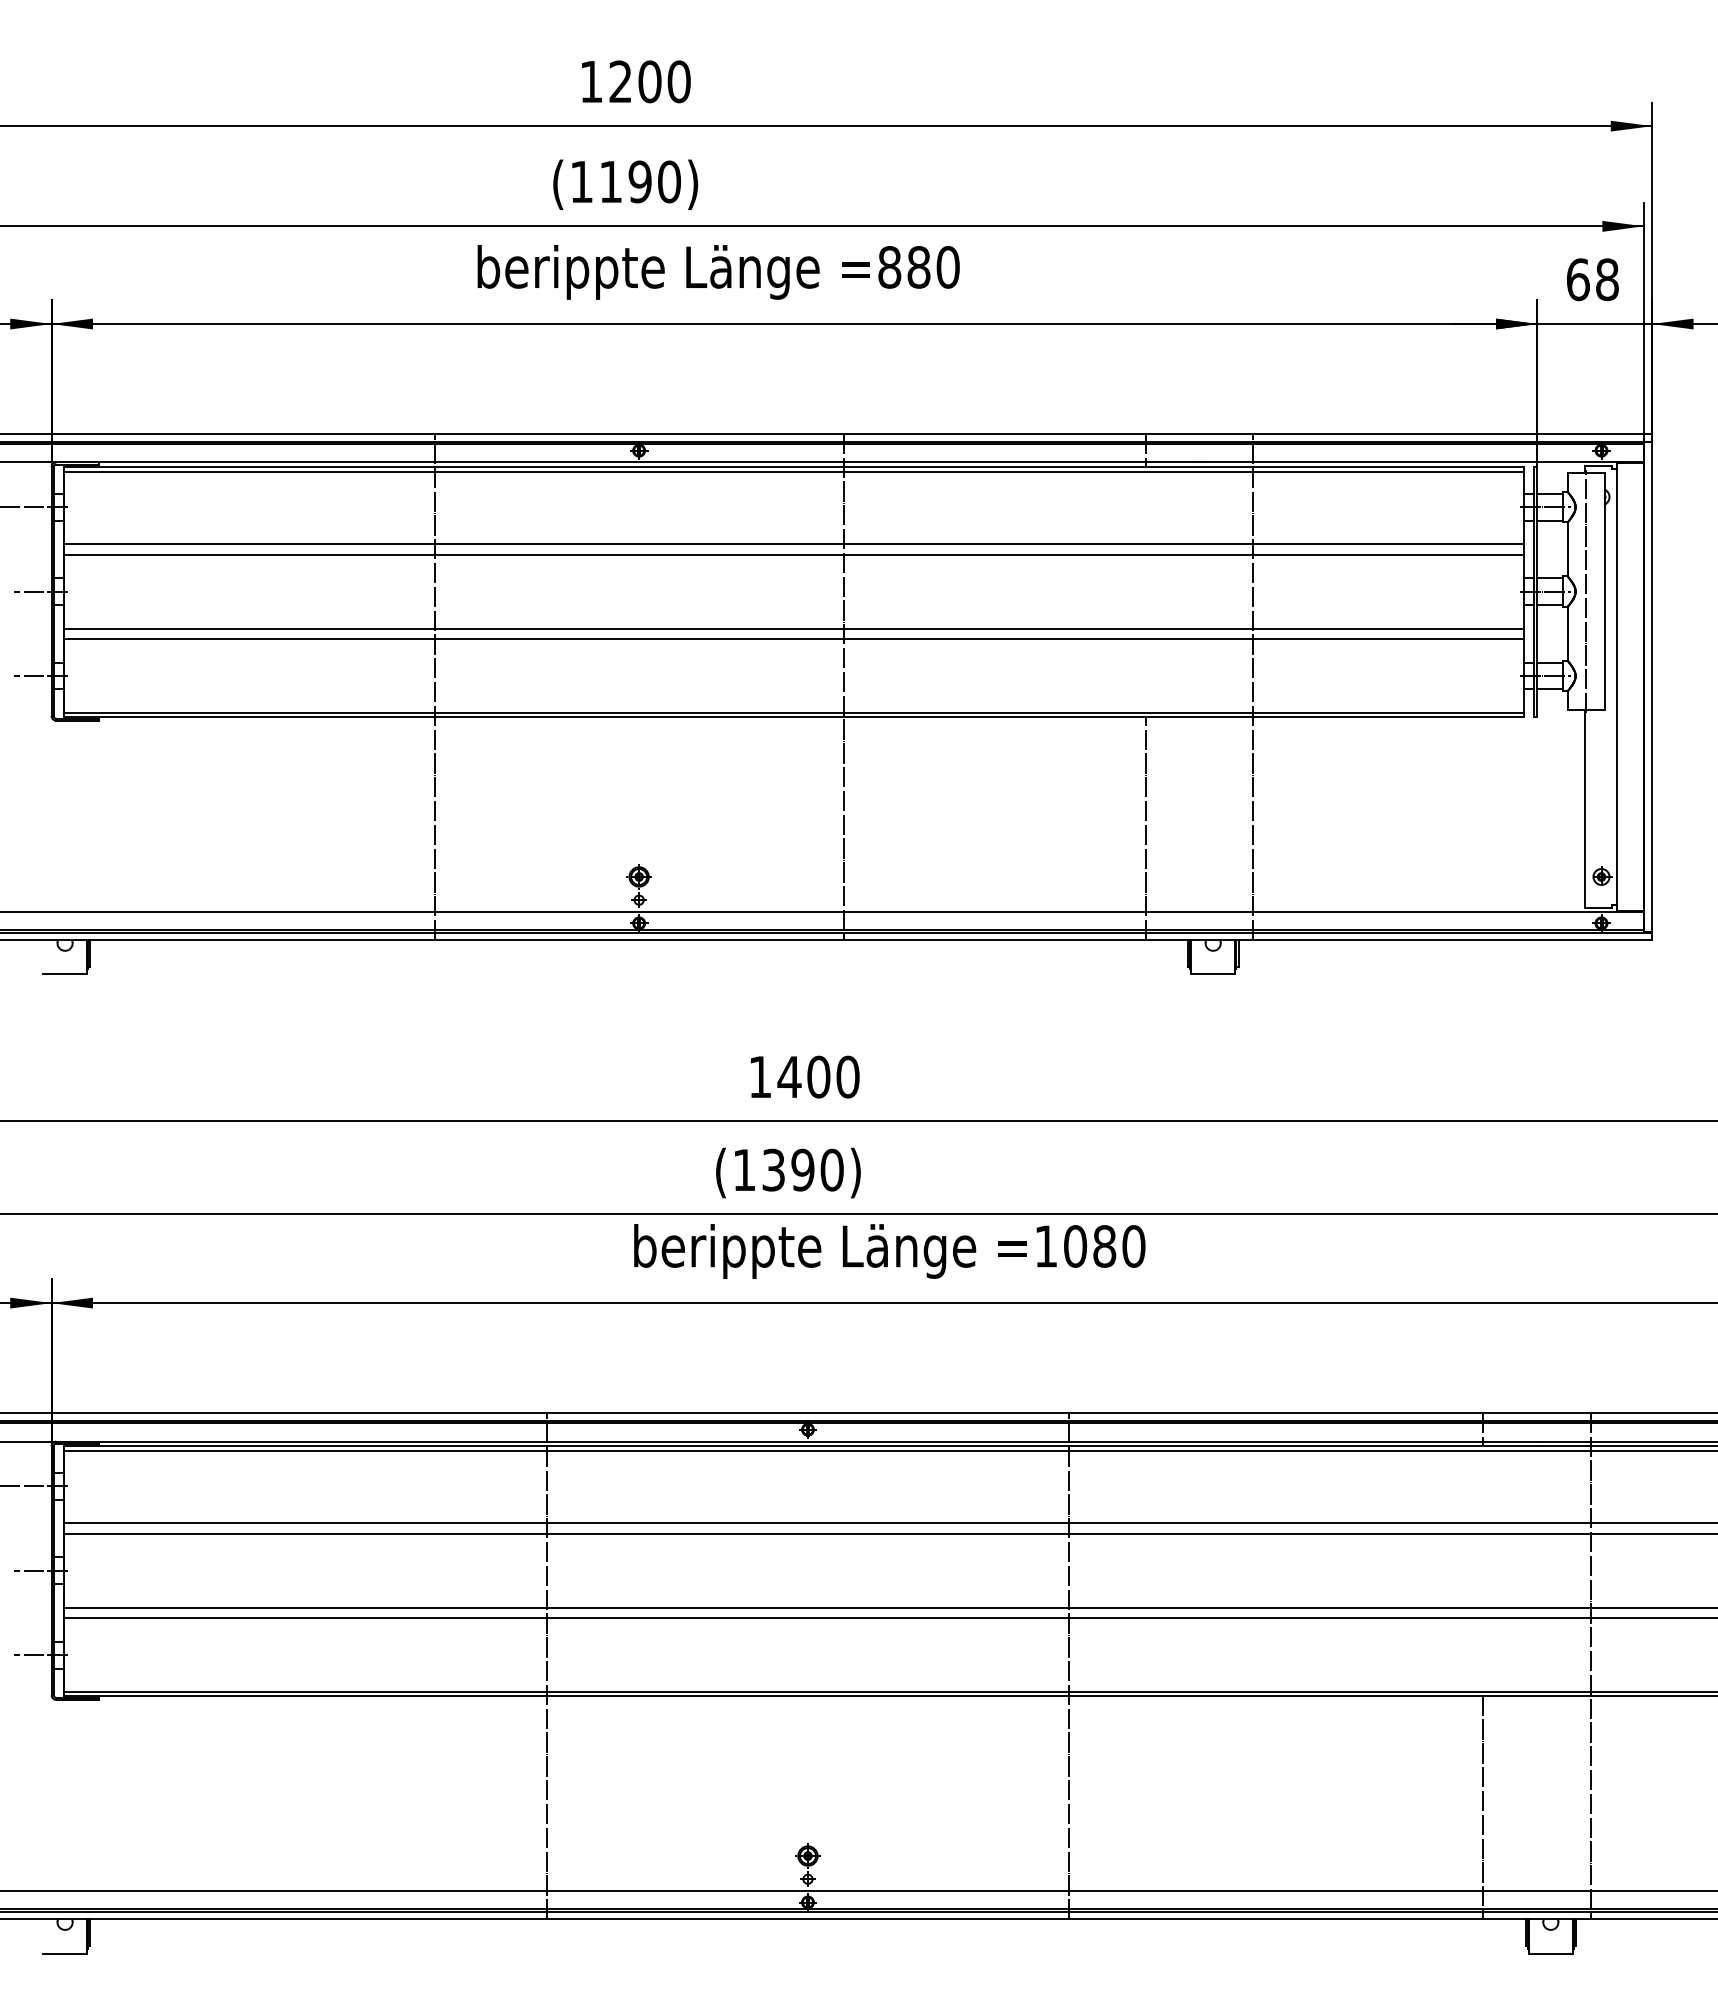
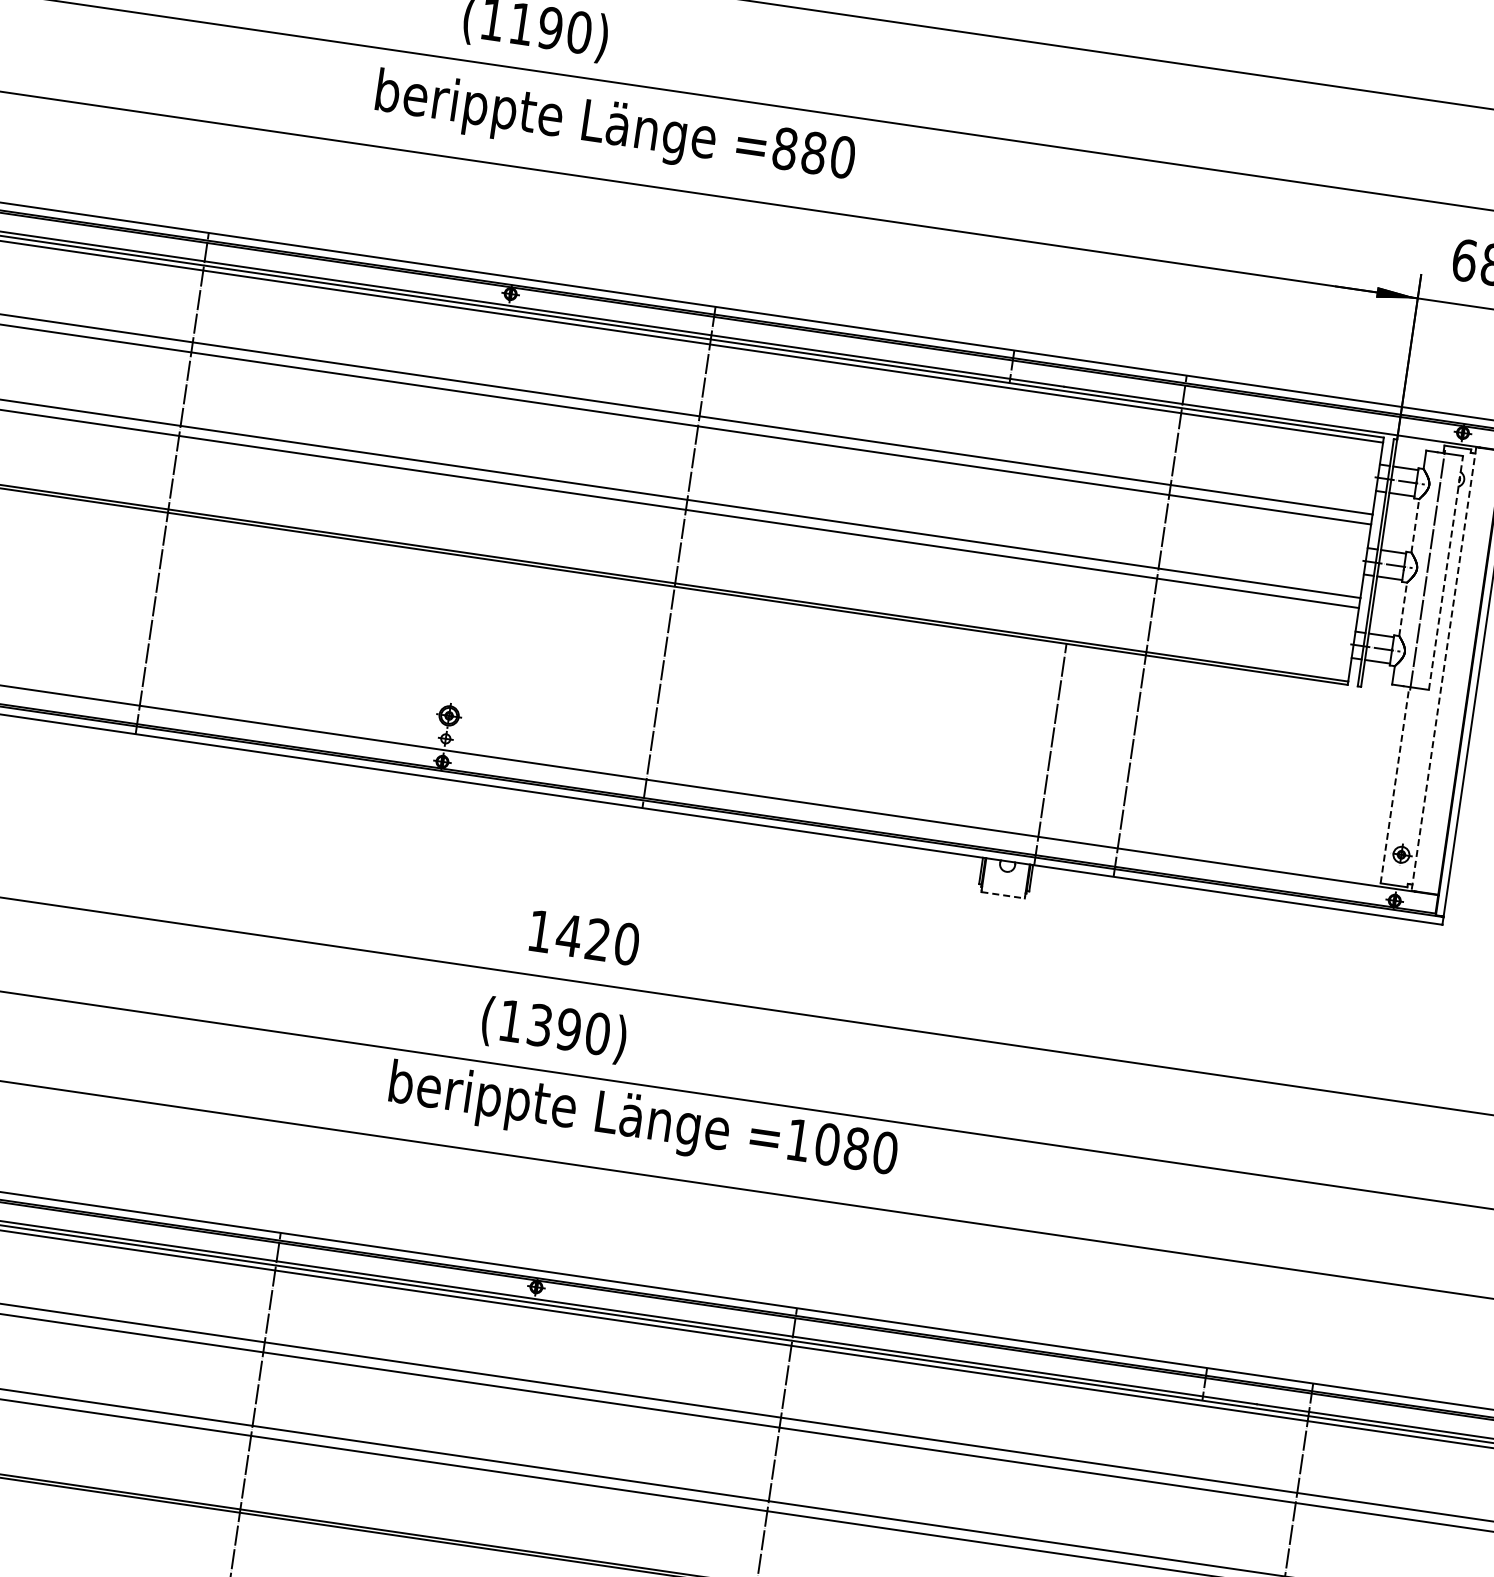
line: (1567, 548) -> (1415, 524), solid -> dashed
line: (1604, 591) -> (1445, 572), solid -> dashed
line: (1567, 633) -> (1402, 608), solid -> dashed
line: (434, 686) -> (172, 483), moved
line: (1252, 686) -> (1149, 625), moved
line: (1616, 687) -> (1443, 669), solid -> dashed
line: (1585, 808) -> (1395, 784), solid -> dashed
line: (1145, 828) -> (1050, 754), moved
line: (1213, 974) -> (1003, 895), solid -> dashed
text: (818, 1076) -> (597, 939), 1400 -> 1420

